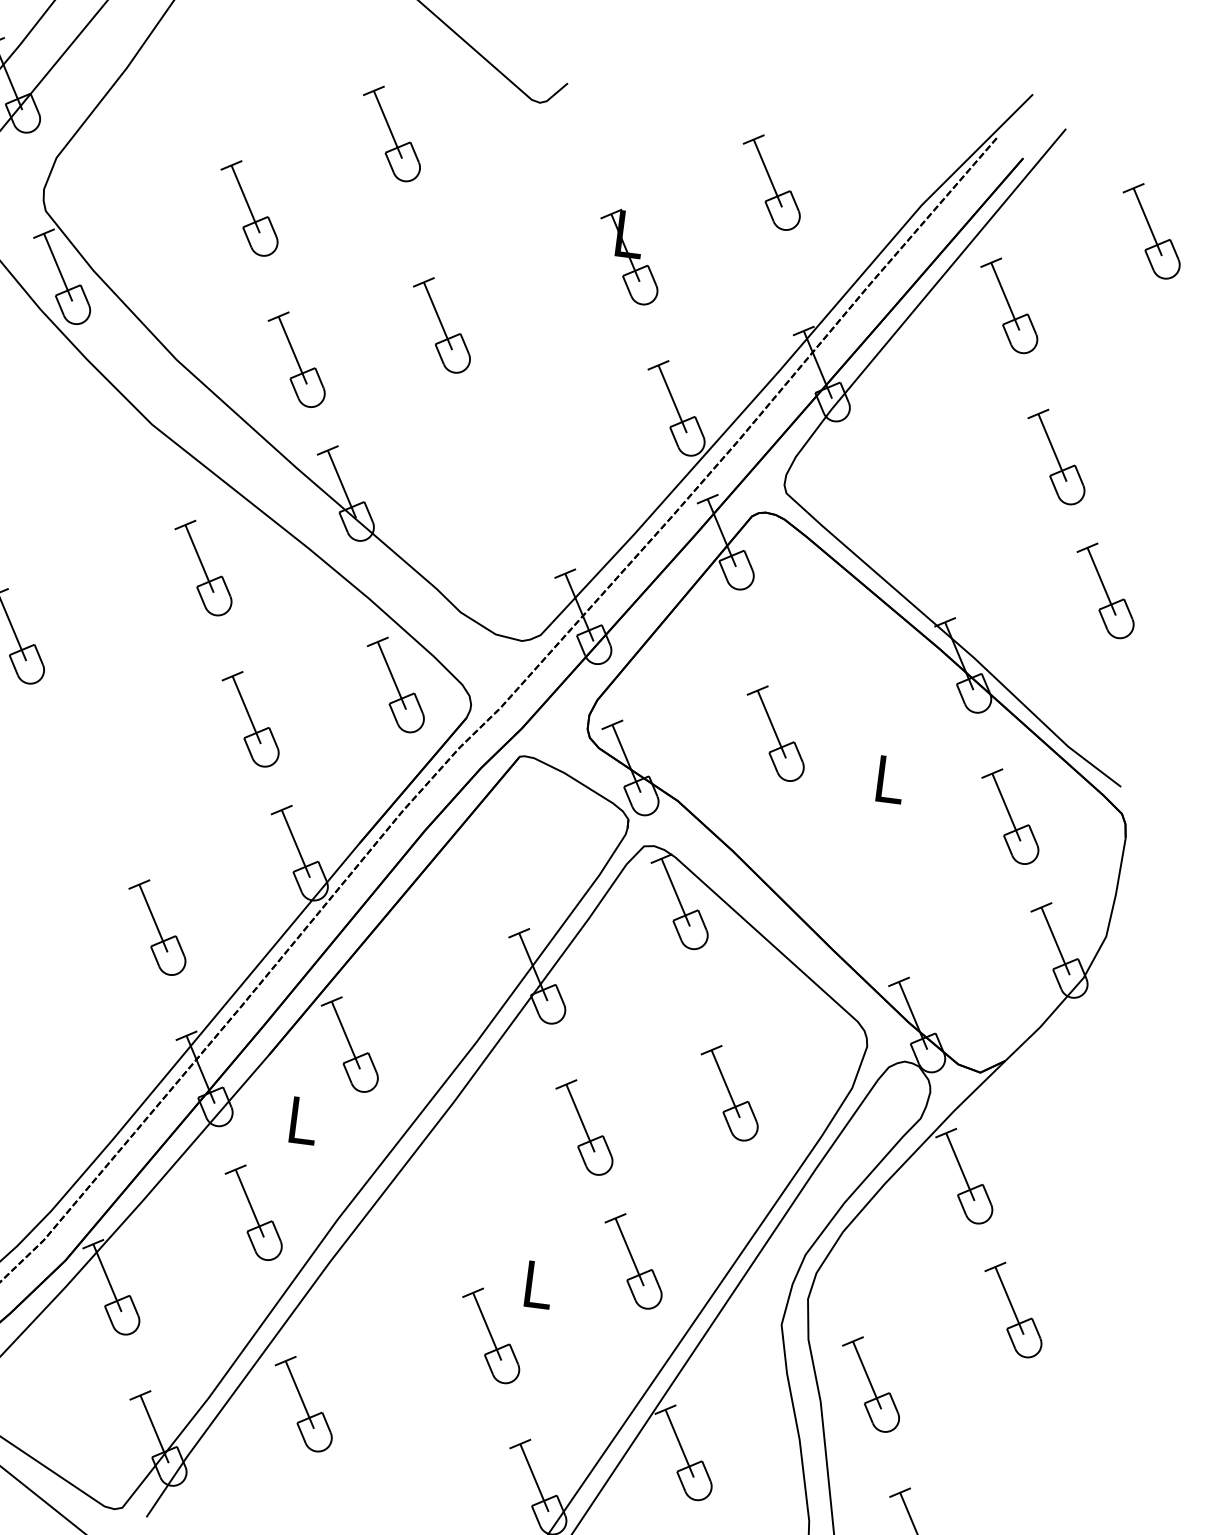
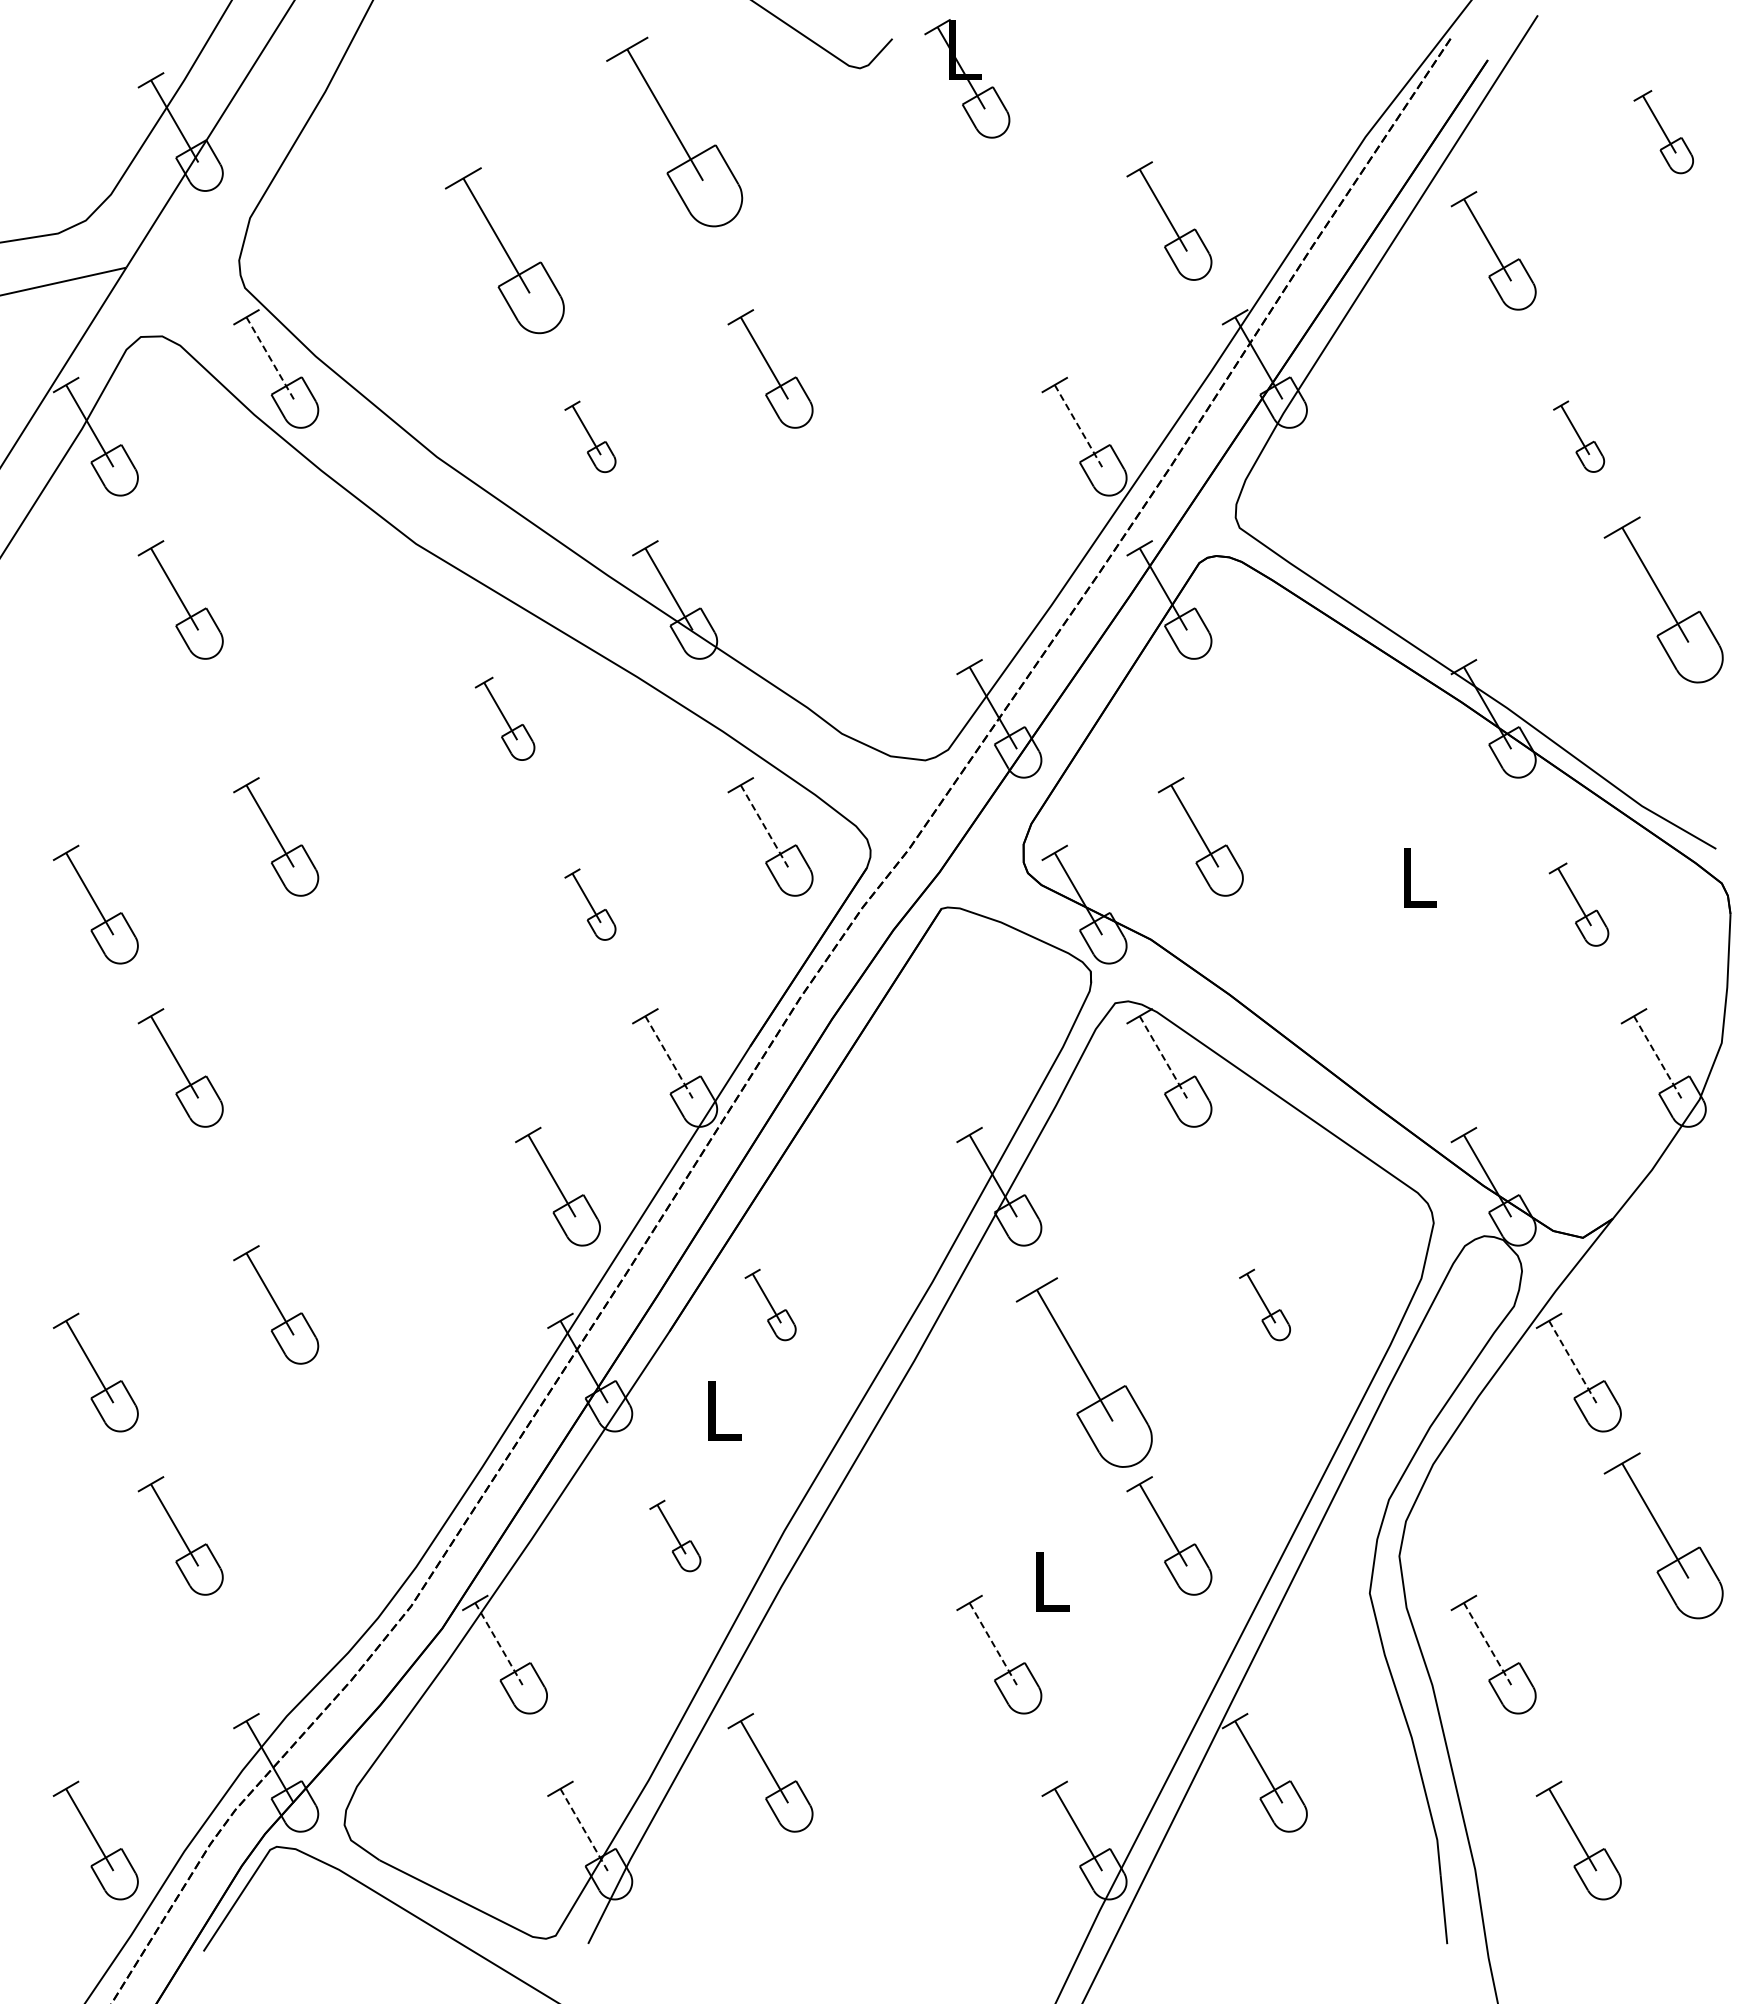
part: (392, 133) -> (675, 131), size x1.6
part: (771, 181) -> (1169, 220), moved
part: (248, 207) -> (504, 250), size x1.4
part: (1151, 230) -> (1663, 131), size x0.7
part: (629, 256) -> (967, 78), moved
line: (58, 267) -> (270, 358), solid -> dashed
part: (296, 359) -> (590, 436), size x0.6
line: (672, 399) -> (1078, 426), solid -> dashed
part: (1055, 456) -> (1578, 436), size x0.6
part: (202, 567) -> (504, 718), size x0.7
part: (1105, 590) -> (1663, 599), size x1.4
line: (391, 675) -> (764, 826), solid -> dashed
part: (250, 718) -> (590, 904), size x0.6
part: (775, 732) -> (1200, 836), moved
part: (1009, 816) -> (1578, 904), size x0.7
line: (296, 844) -> (669, 1057), solid -> dashed
line: (675, 892) -> (1163, 1057), solid -> dashed
part: (156, 927) -> (557, 1186), moved
line: (1055, 941) -> (1657, 1057), solid -> dashed
part: (349, 1043) -> (770, 1304), size x0.6
part: (729, 1092) -> (1264, 1304), size x0.6
part: (584, 1127) -> (1084, 1372), size x1.6
line: (960, 1167) -> (1573, 1362), solid -> dashed
part: (253, 1212) -> (675, 1535), size x0.6
line: (107, 1278) -> (499, 1644), solid -> dashed
part: (1012, 1309) -> (1663, 1535), size x1.4
line: (487, 1327) -> (993, 1644), solid -> dashed
line: (867, 1375) -> (1487, 1644), solid -> dashed
line: (154, 1429) -> (584, 1830), solid -> dashed

